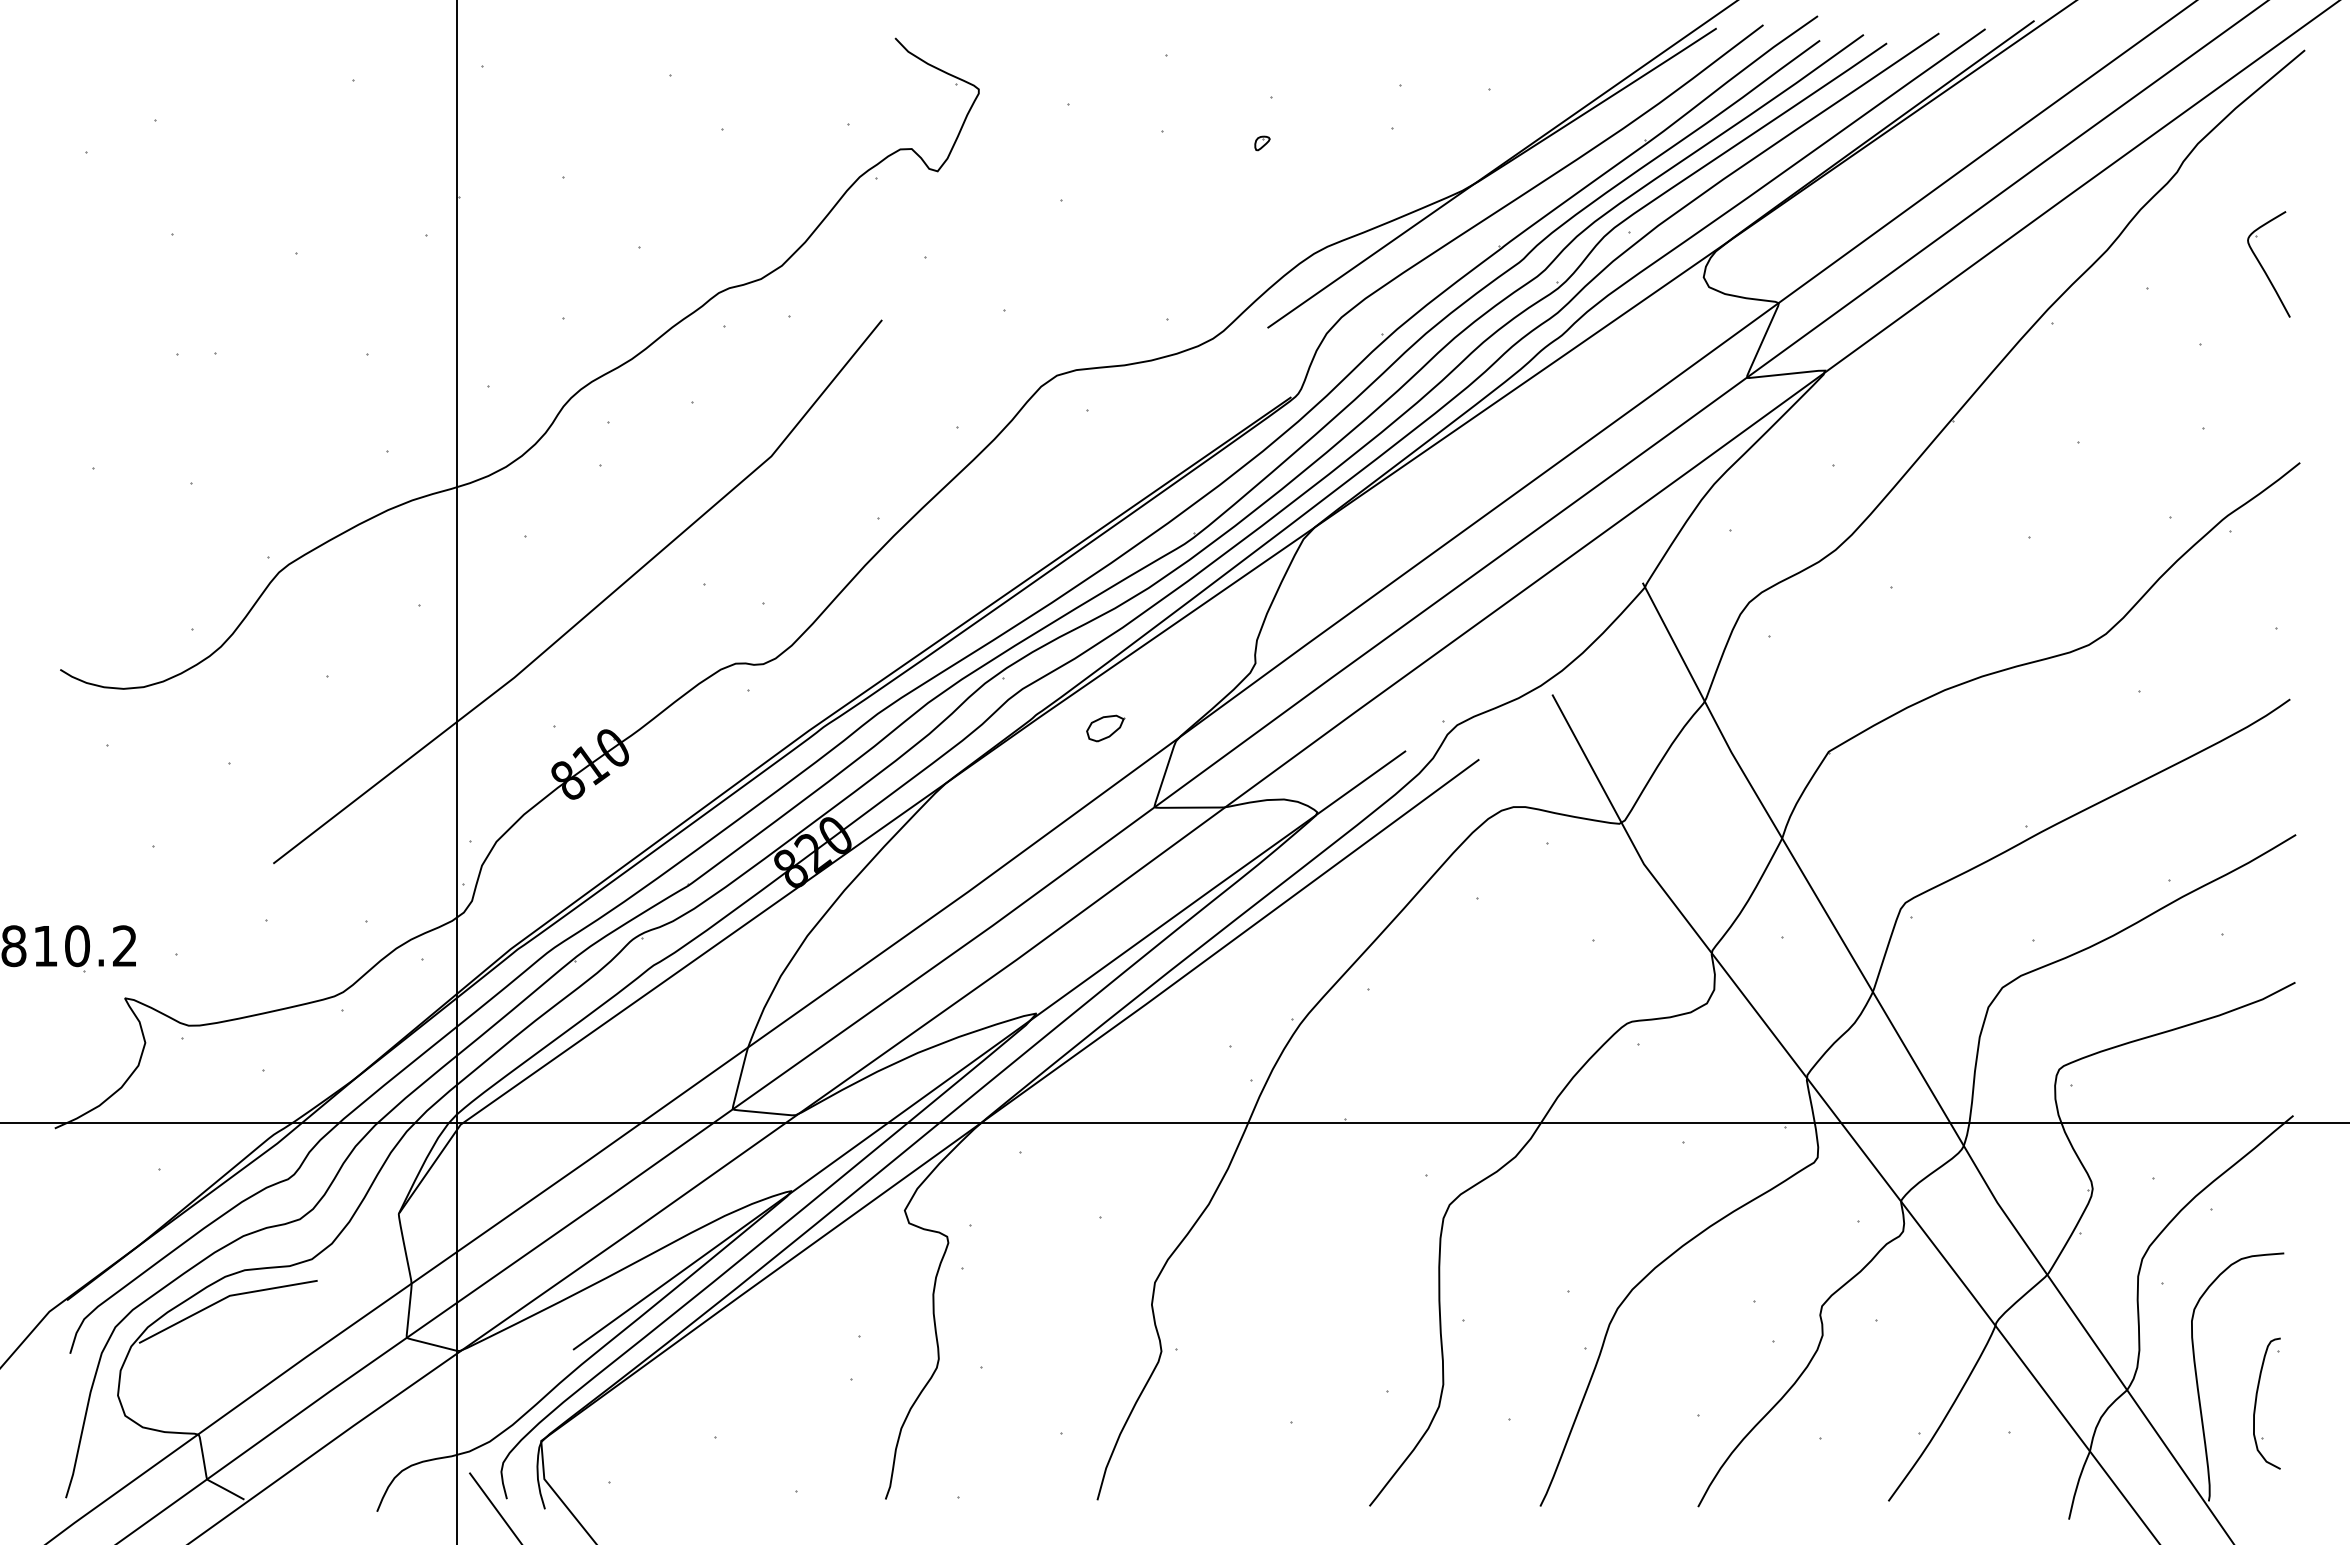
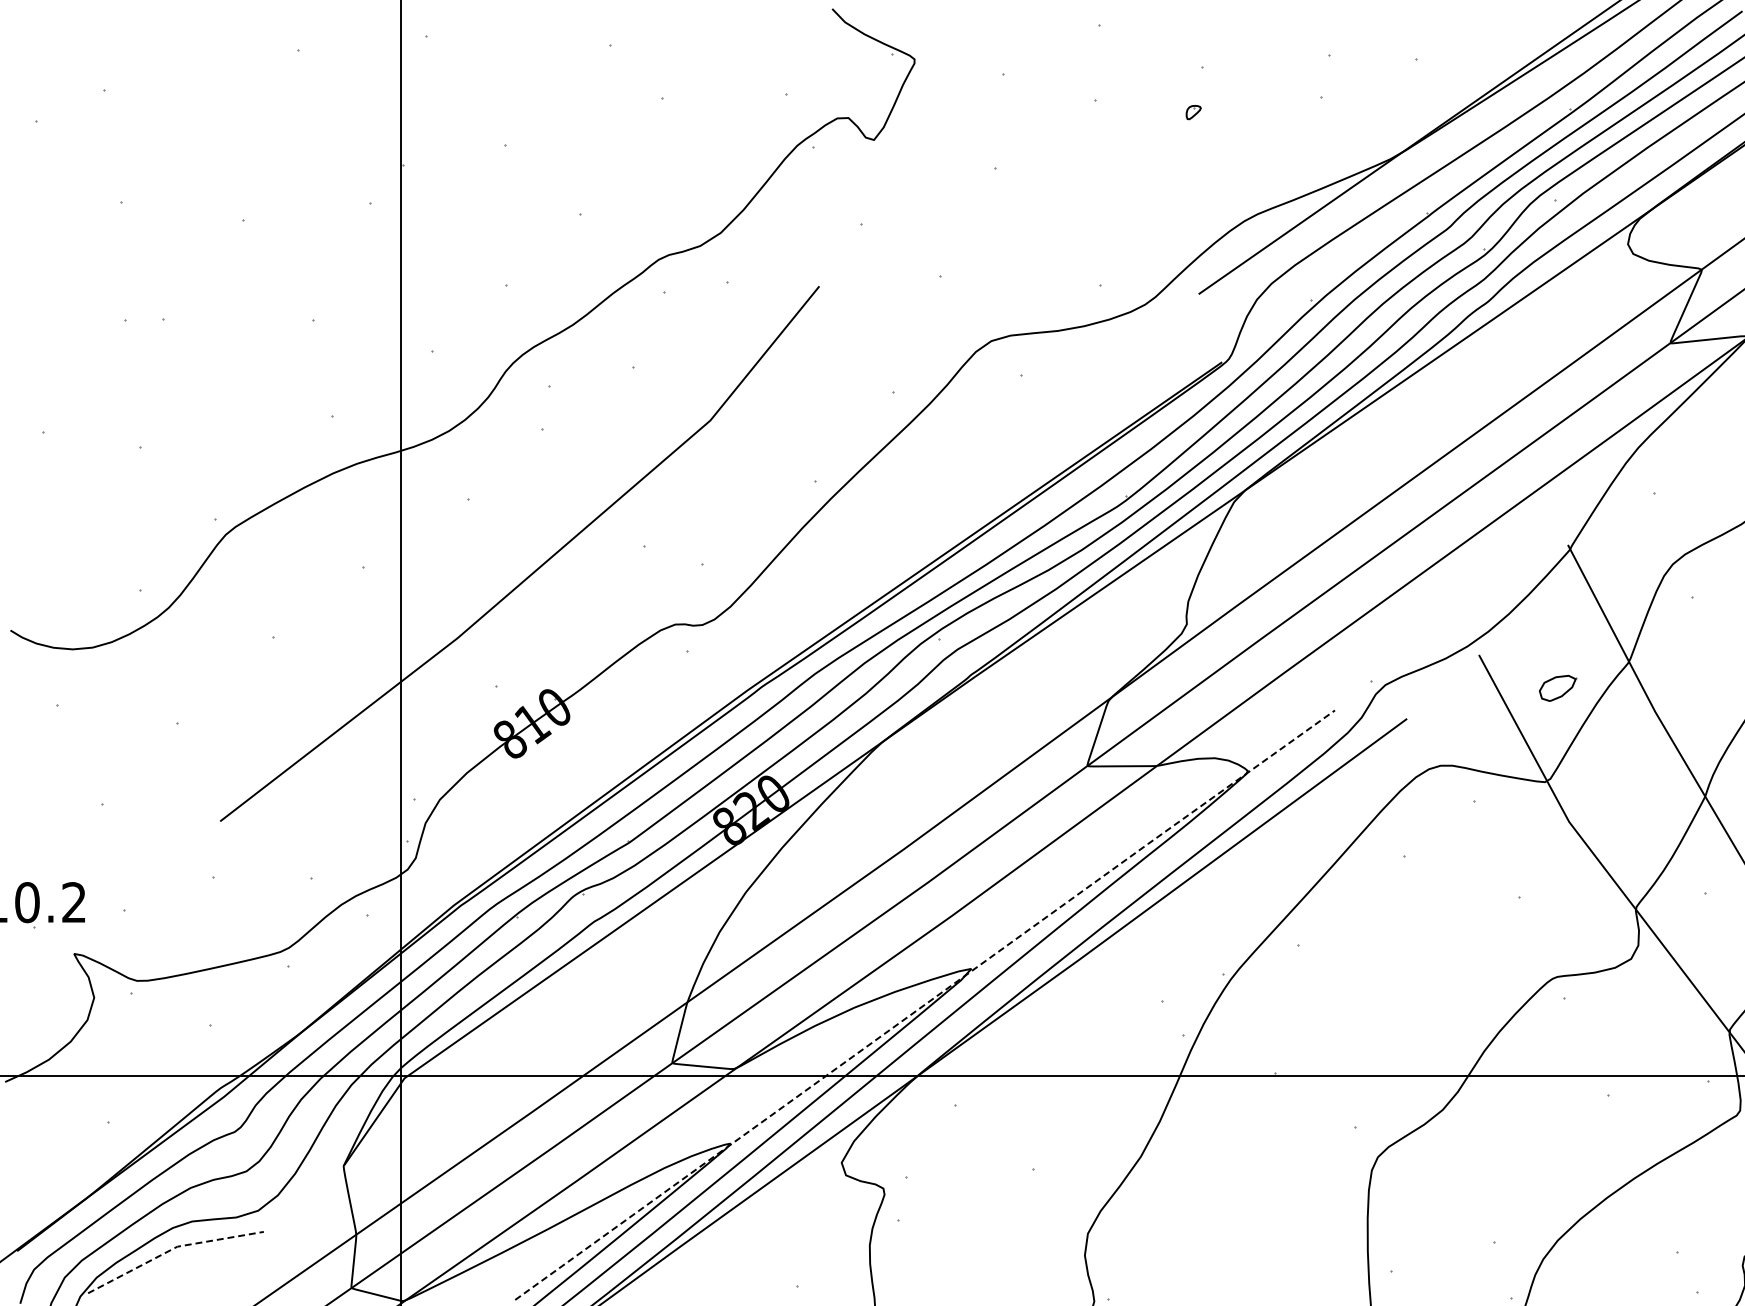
part: (1105, 728) -> (1557, 688), moved
line: (989, 1049) -> (925, 1004), solid -> dashed
line: (224, 1298) -> (172, 1249), solid -> dashed

